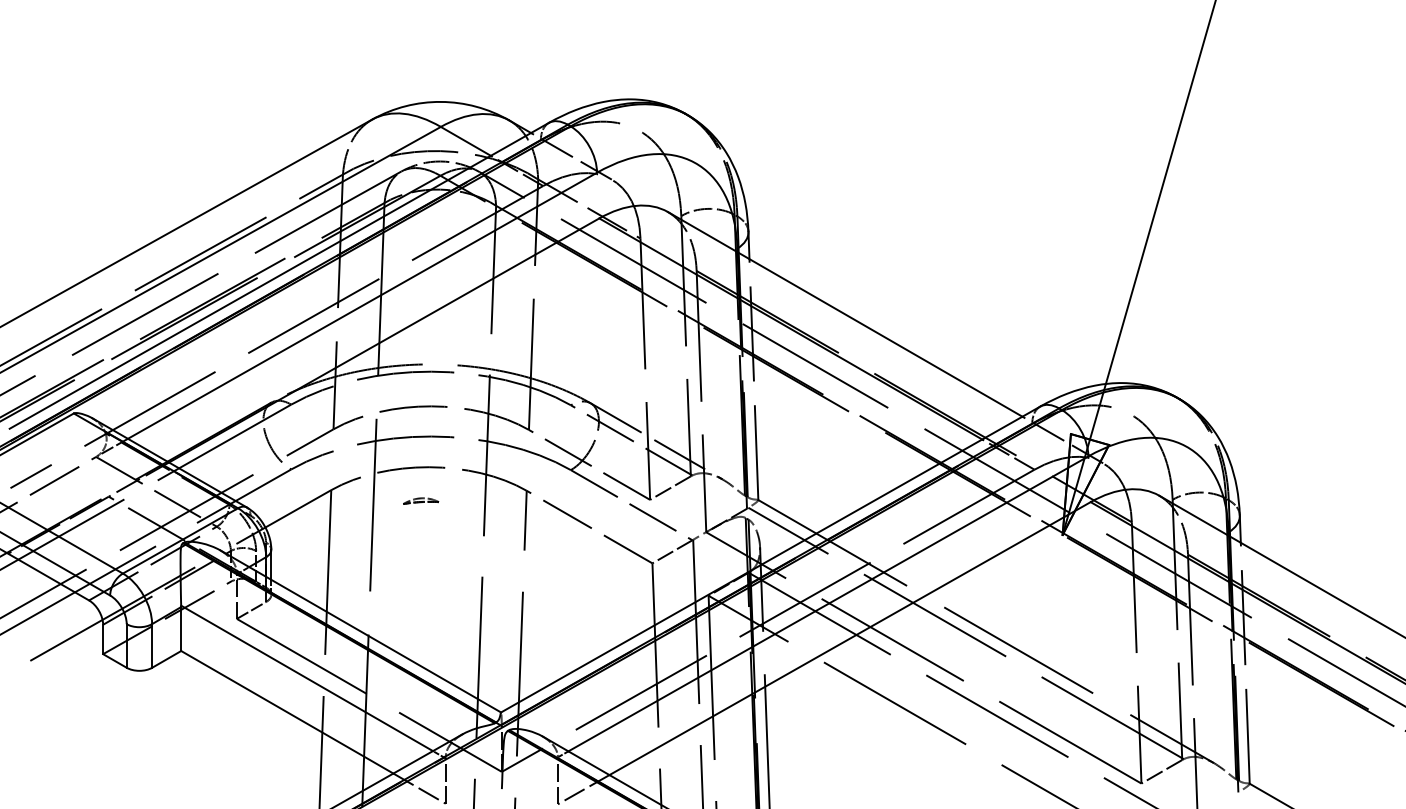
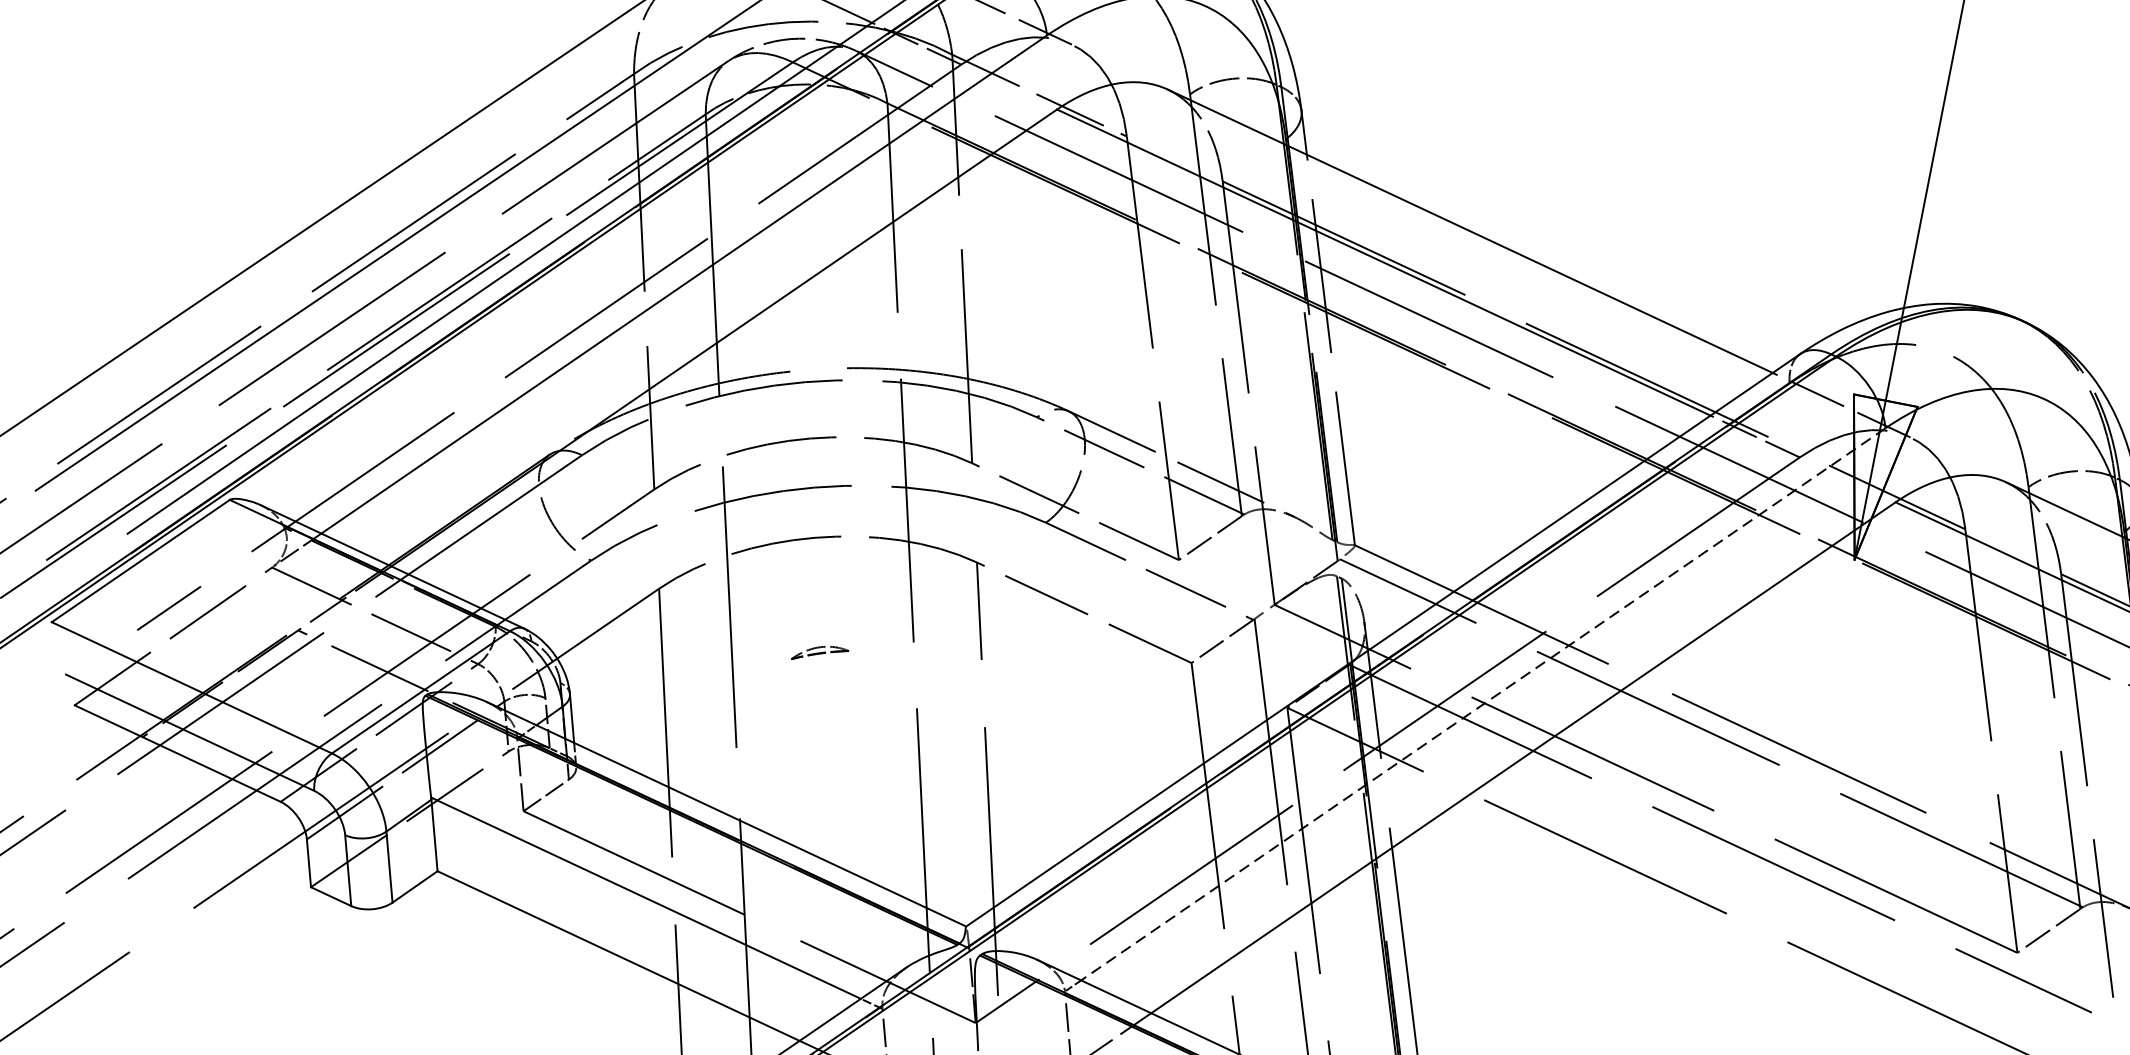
part: (421, 500) -> (820, 650), moved
line: (828, 603) -> (1483, 703), solid -> dashed

